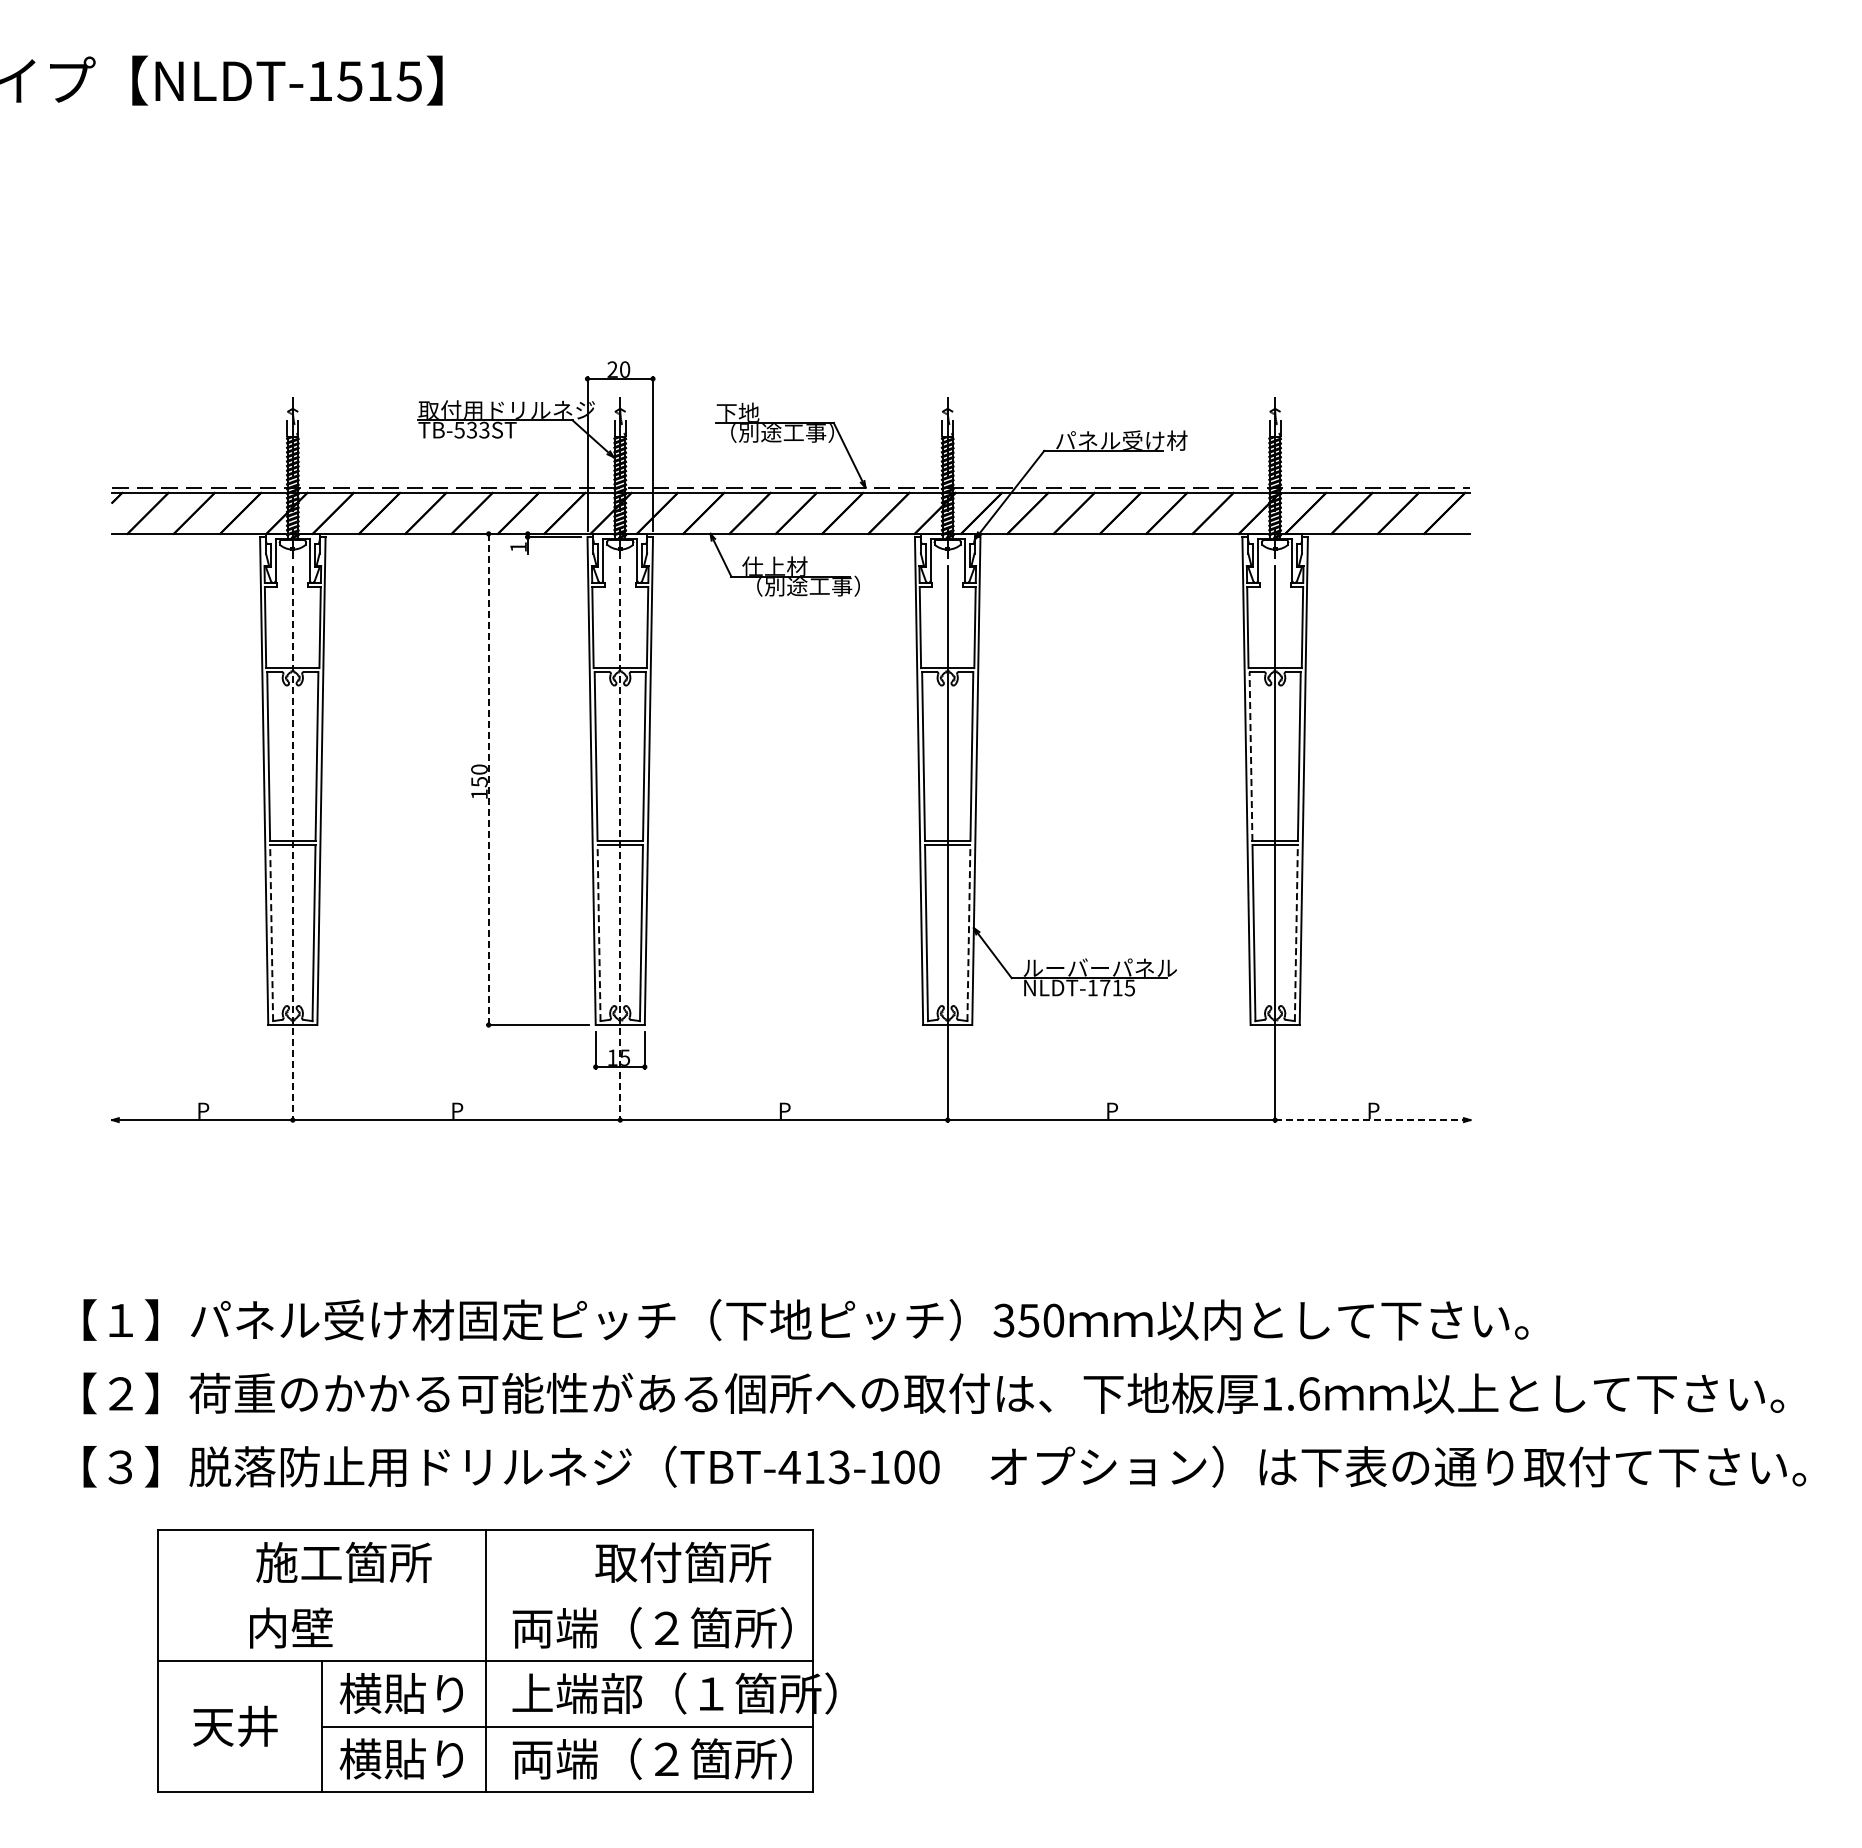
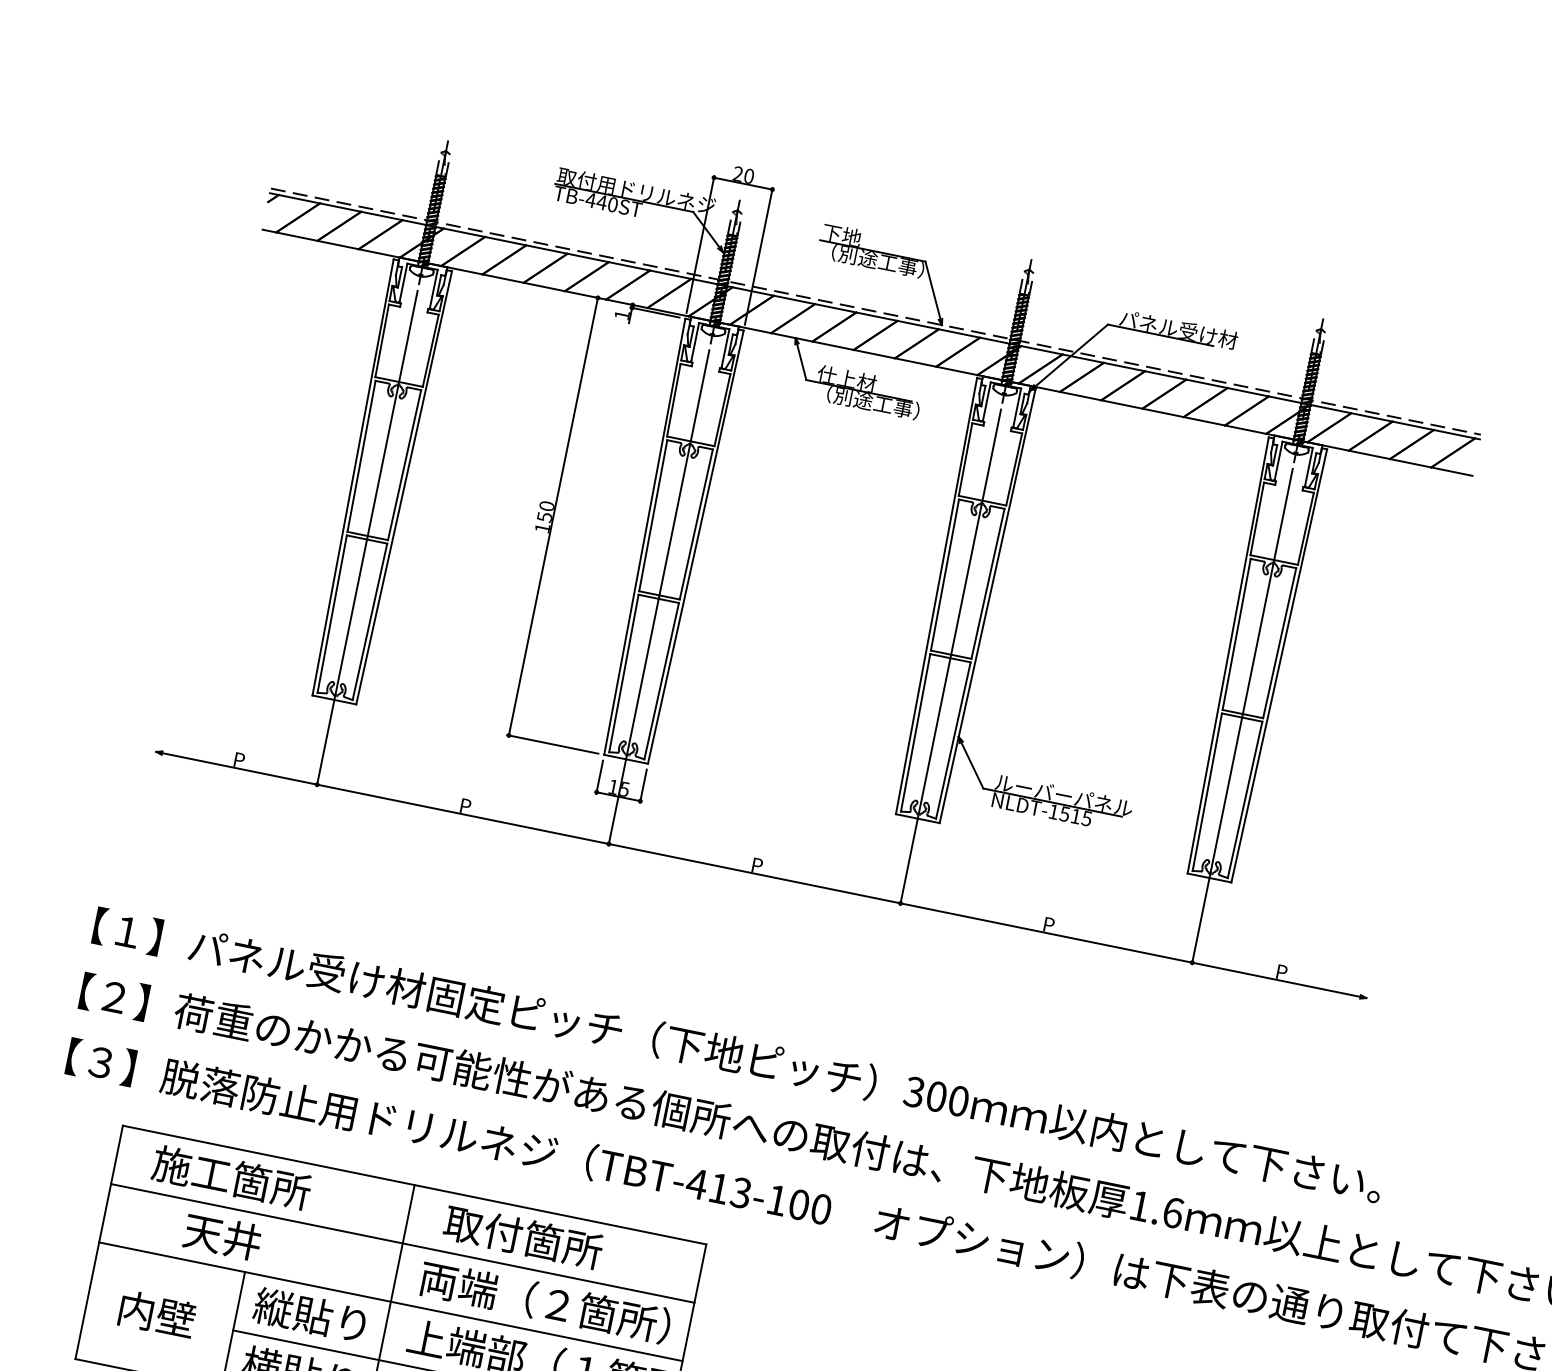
text: (471, 429) -> (601, 201), TB-533ST -> TB-440ST
line: (1251, 756) -> (1237, 634), dashed -> solid
line: (488, 779) -> (553, 516), dashed -> solid
line: (292, 843) -> (367, 538), dashed -> solid
line: (620, 843) -> (659, 597), dashed -> solid
line: (271, 932) -> (332, 613), dashed -> solid
line: (599, 932) -> (624, 673), dashed -> solid
line: (968, 932) -> (953, 739), dashed -> solid
line: (1296, 932) -> (1245, 799), dashed -> solid
text: (1104, 987) -> (1064, 813), NLDT-1715 -> NLDT-1515
line: (1372, 1120) -> (1278, 980), dashed -> solid
text: (1028, 1320) -> (936, 1096), 350 -> 300
text: (343, 1561) -> (231, 1176), moved
text: (683, 1561) -> (523, 1236), moved
line: (485, 1595) -> (402, 1243), added
text: (289, 1627) -> (222, 1236), 内壁 -> 天井
text: (360, 1693) -> (273, 1307), 横貼り -> 縦貼り
text: (235, 1725) -> (156, 1313), 天井 -> 内壁

